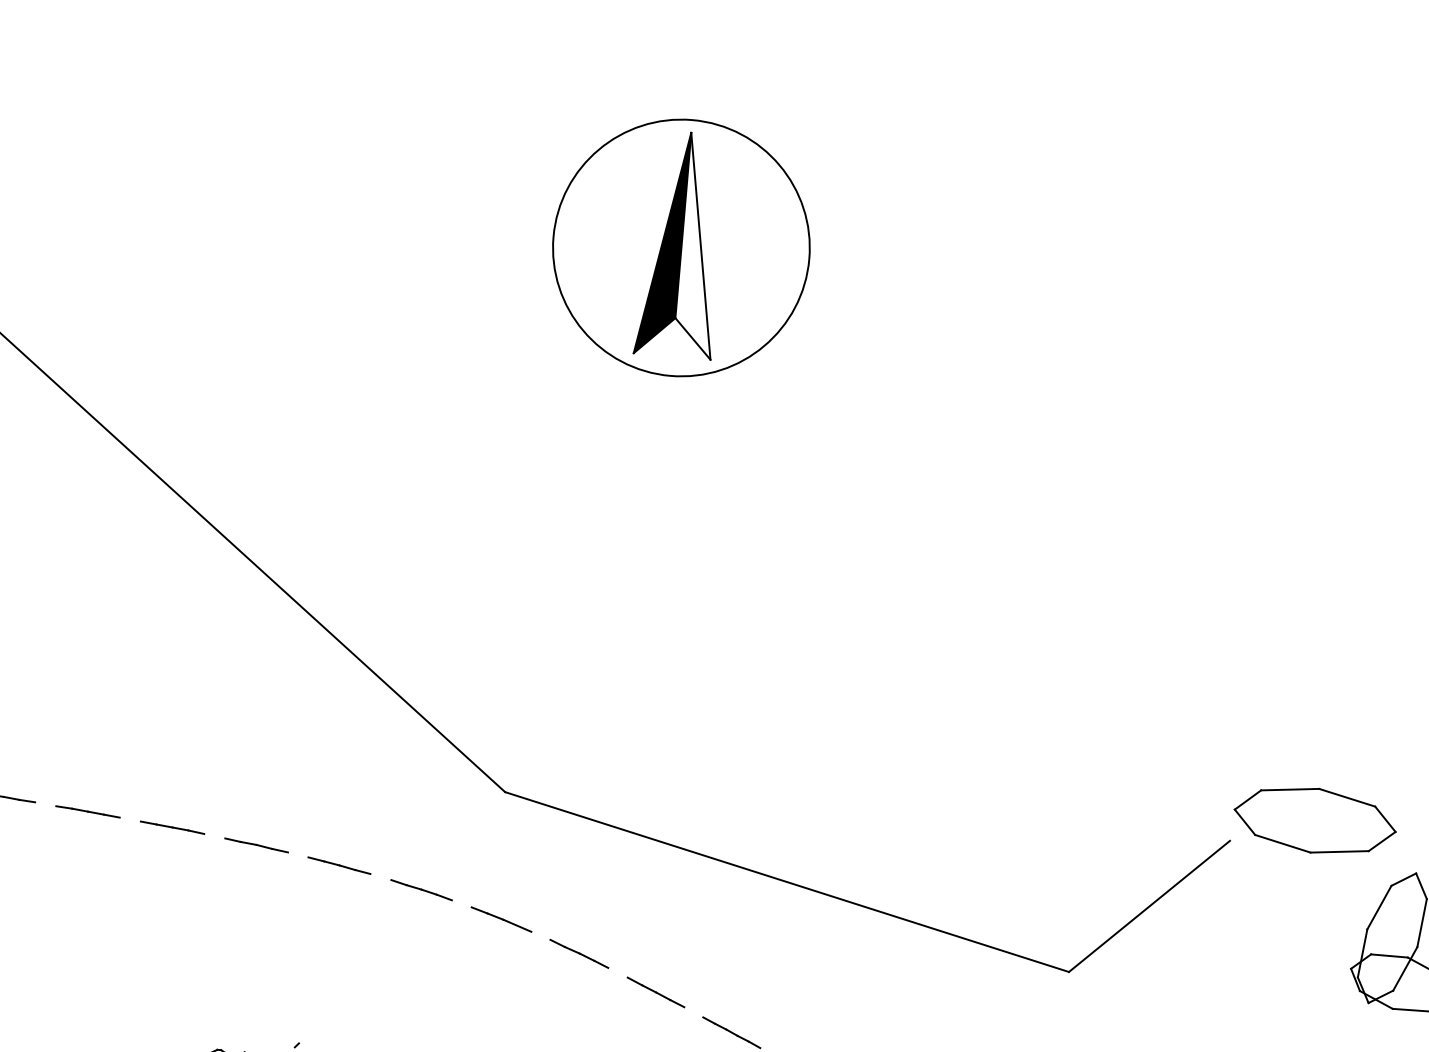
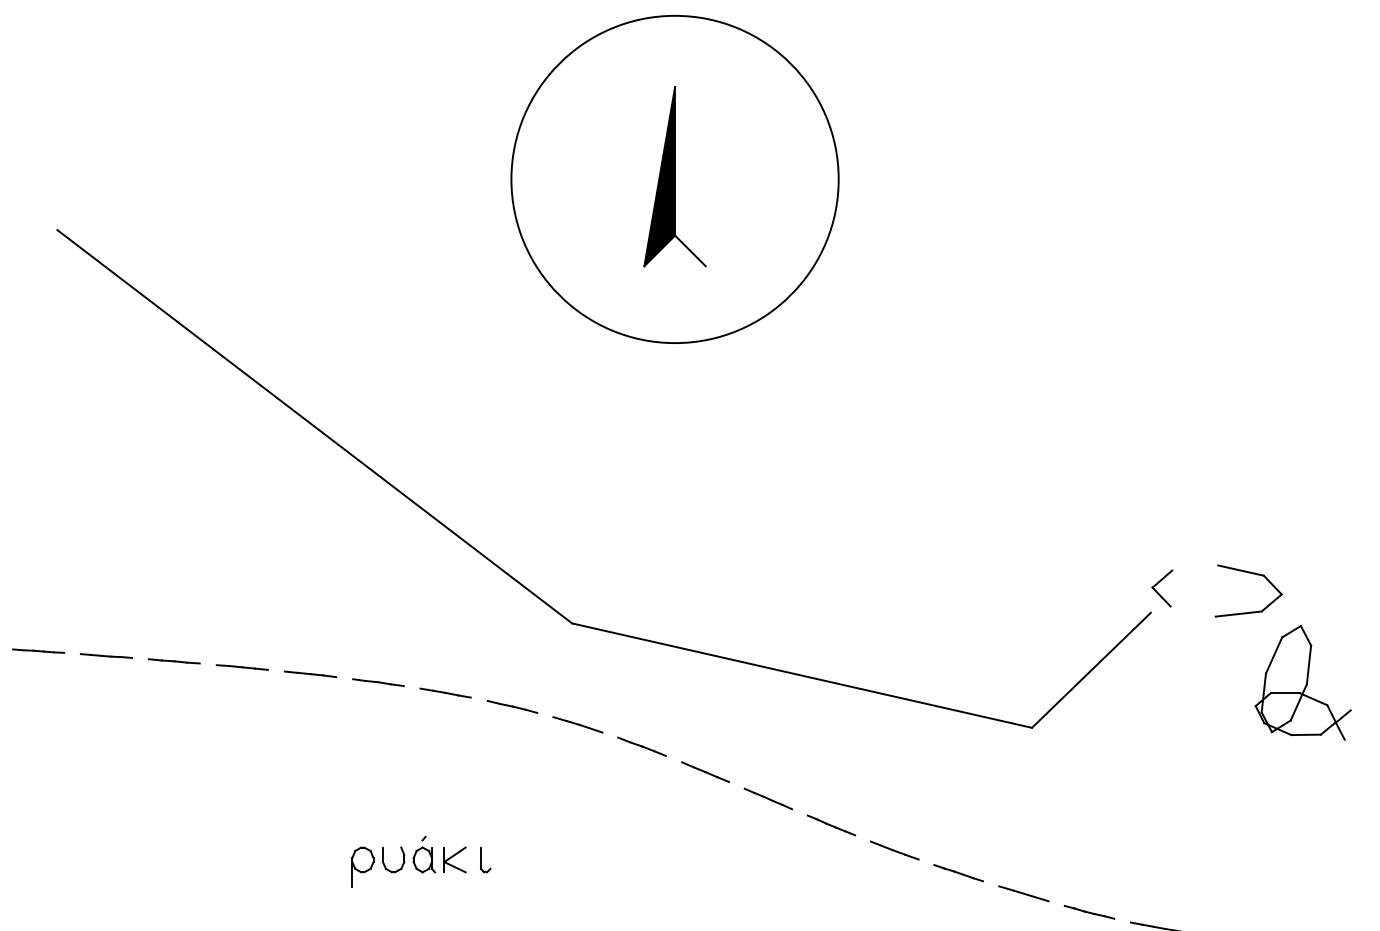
line: (701, 245) -> (690, 176), removed
circle: (680, 247) -> (674, 179), size x1.6
line: (1290, 789) -> (1195, 567), removed
line: (1282, 843) -> (1192, 611), removed

